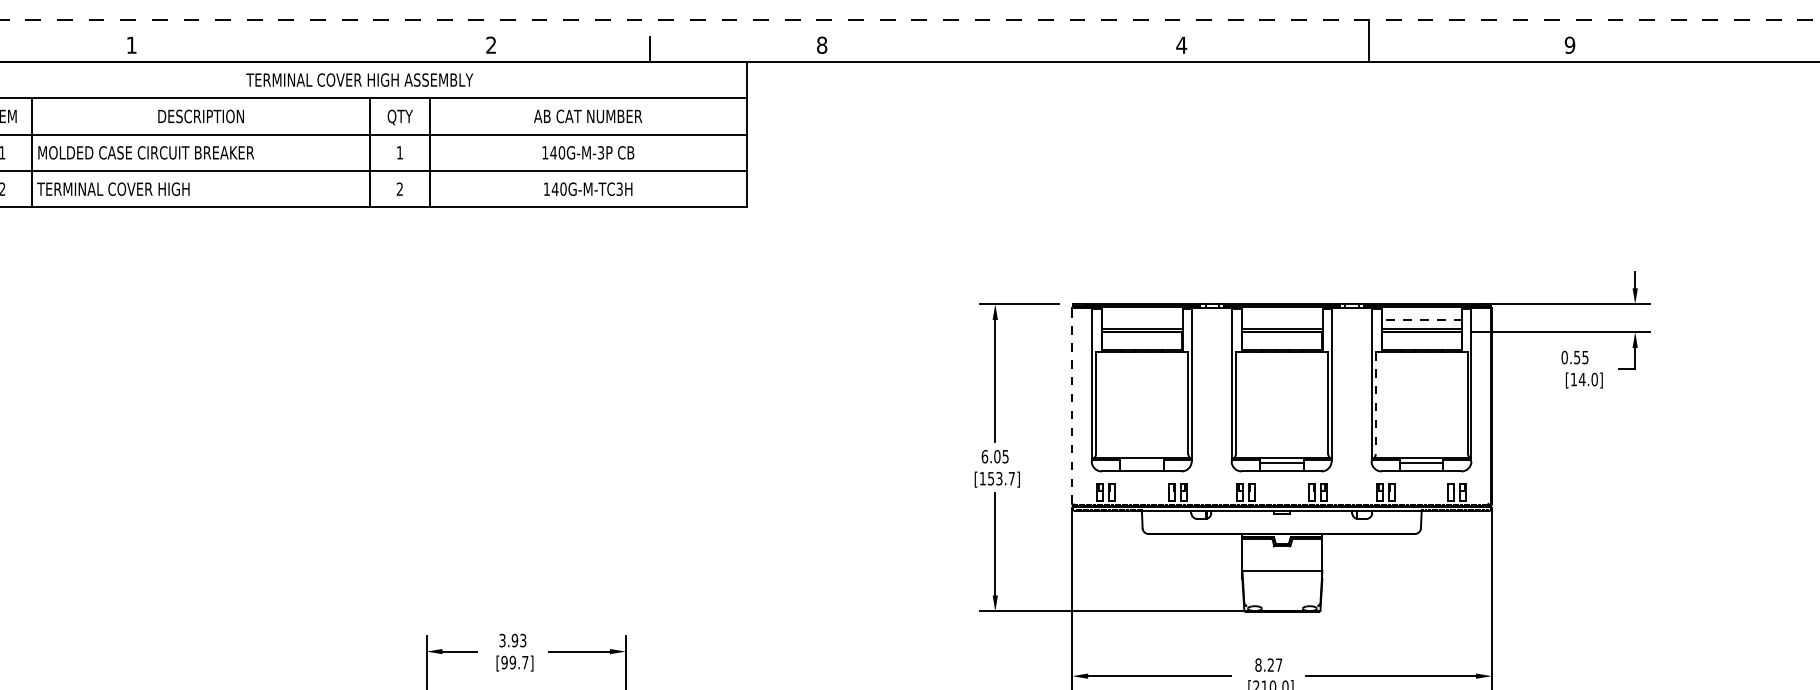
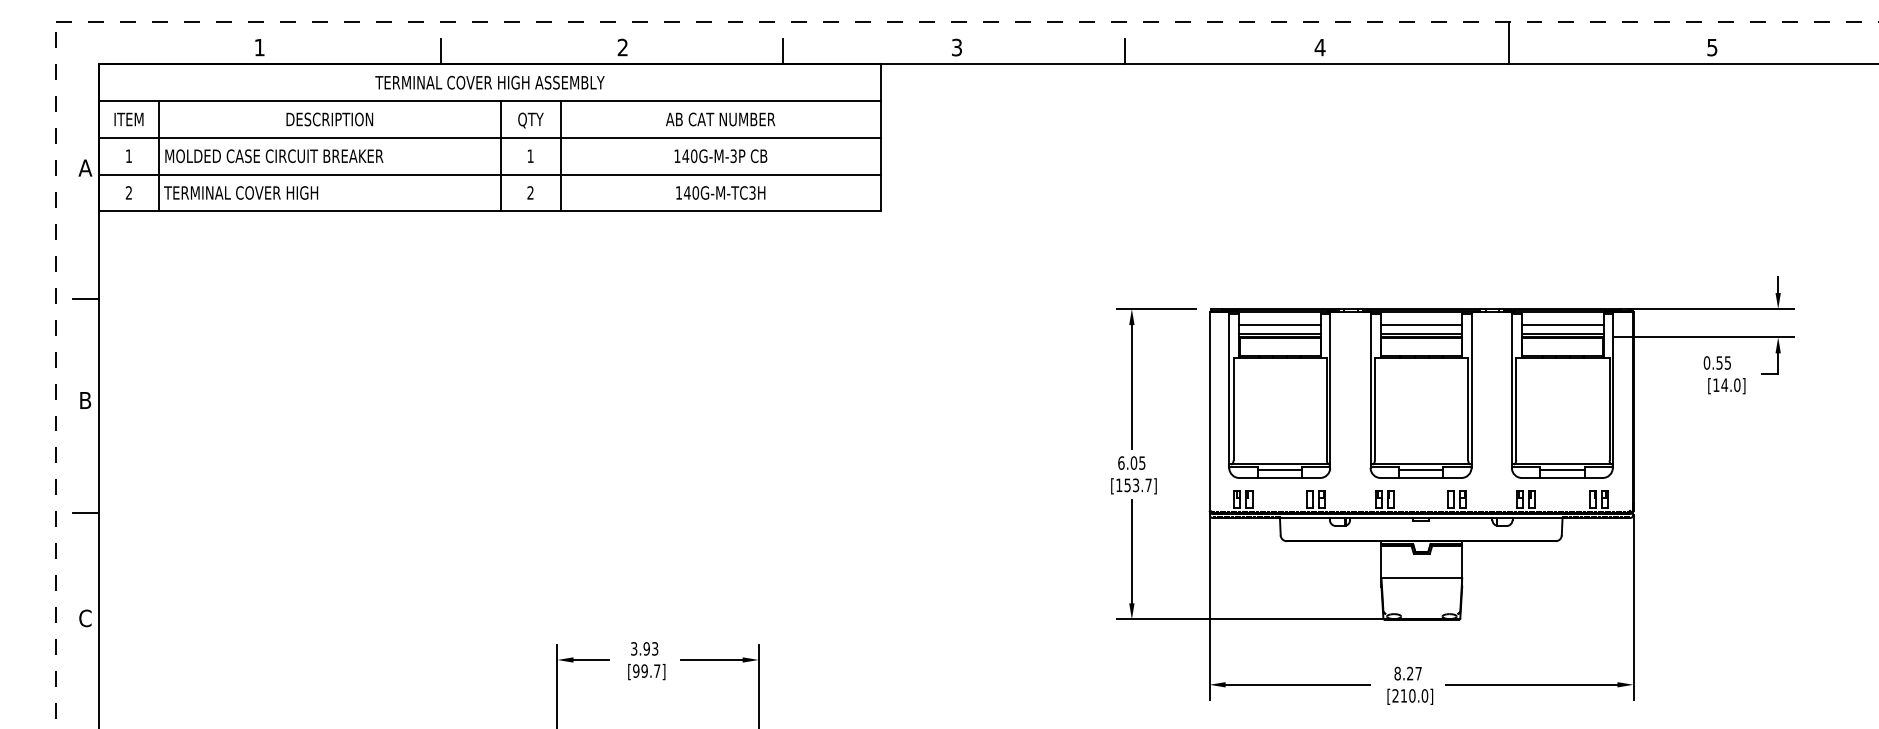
text: (821, 45) -> (956, 47), 8 -> 3
text: (1570, 45) -> (1712, 47), 9 -> 5
line: (310, 49) -> (440, 51), added
line: (987, 49) -> (1124, 51), added
line: (1142, 319) -> (1280, 324), added
line: (1282, 319) -> (1421, 324), added
line: (1421, 319) -> (1562, 324), dashed -> solid
line: (1376, 403) -> (1516, 409), dashed -> solid
line: (1072, 405) -> (1209, 411), dashed -> solid
line: (1141, 463) -> (1279, 469), added

